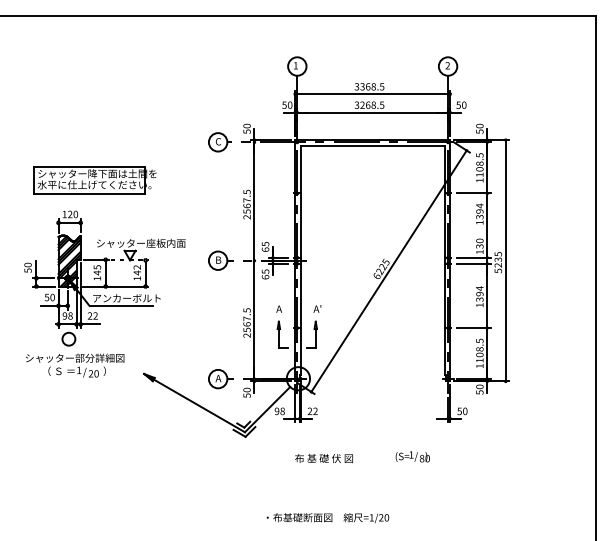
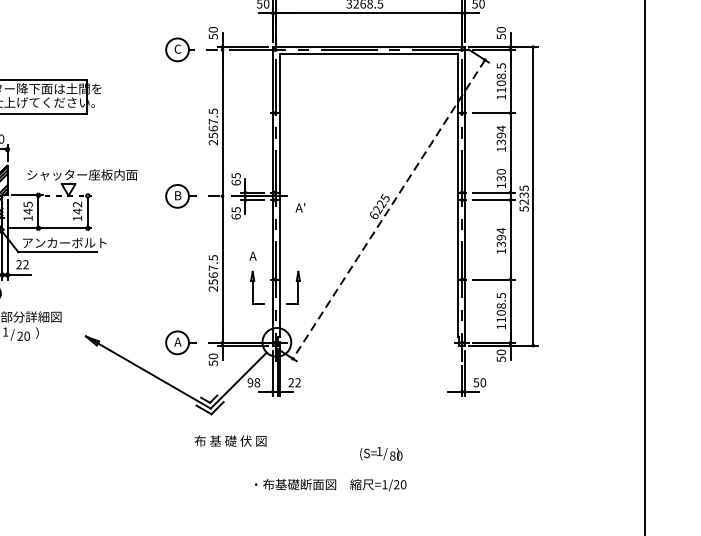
line: (389, 271) -> (389, 209), solid -> dashed
text: (317, 308) -> (300, 207), moved
text: (412, 456) -> (380, 453), moved
text: (323, 458) -> (229, 441), moved
text: (327, 518) -> (330, 485), moved

